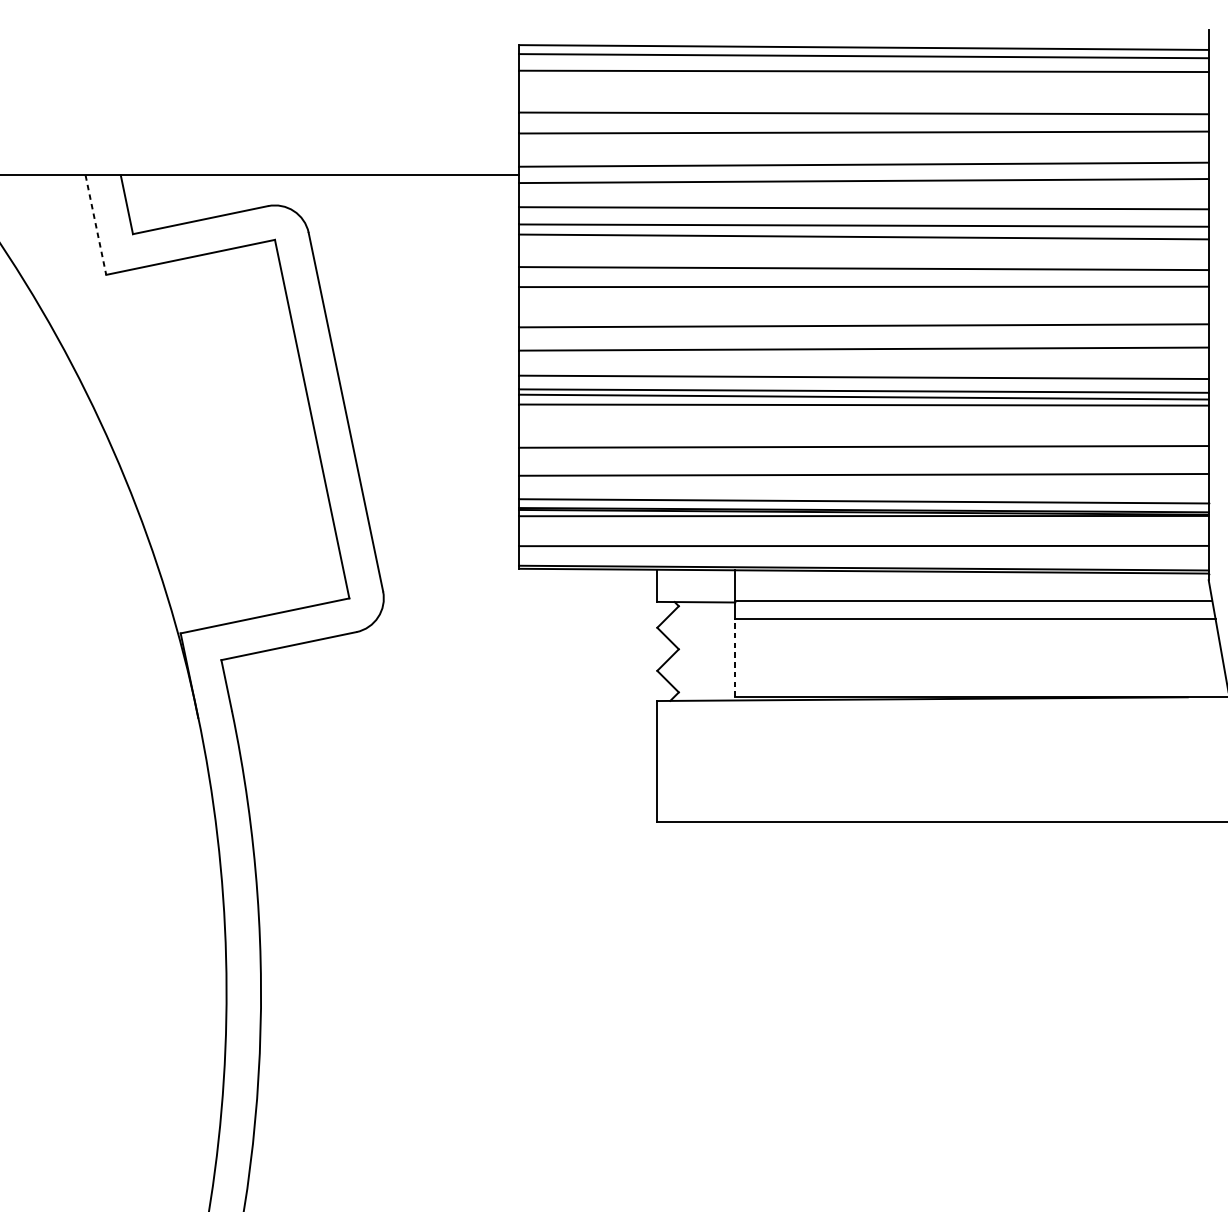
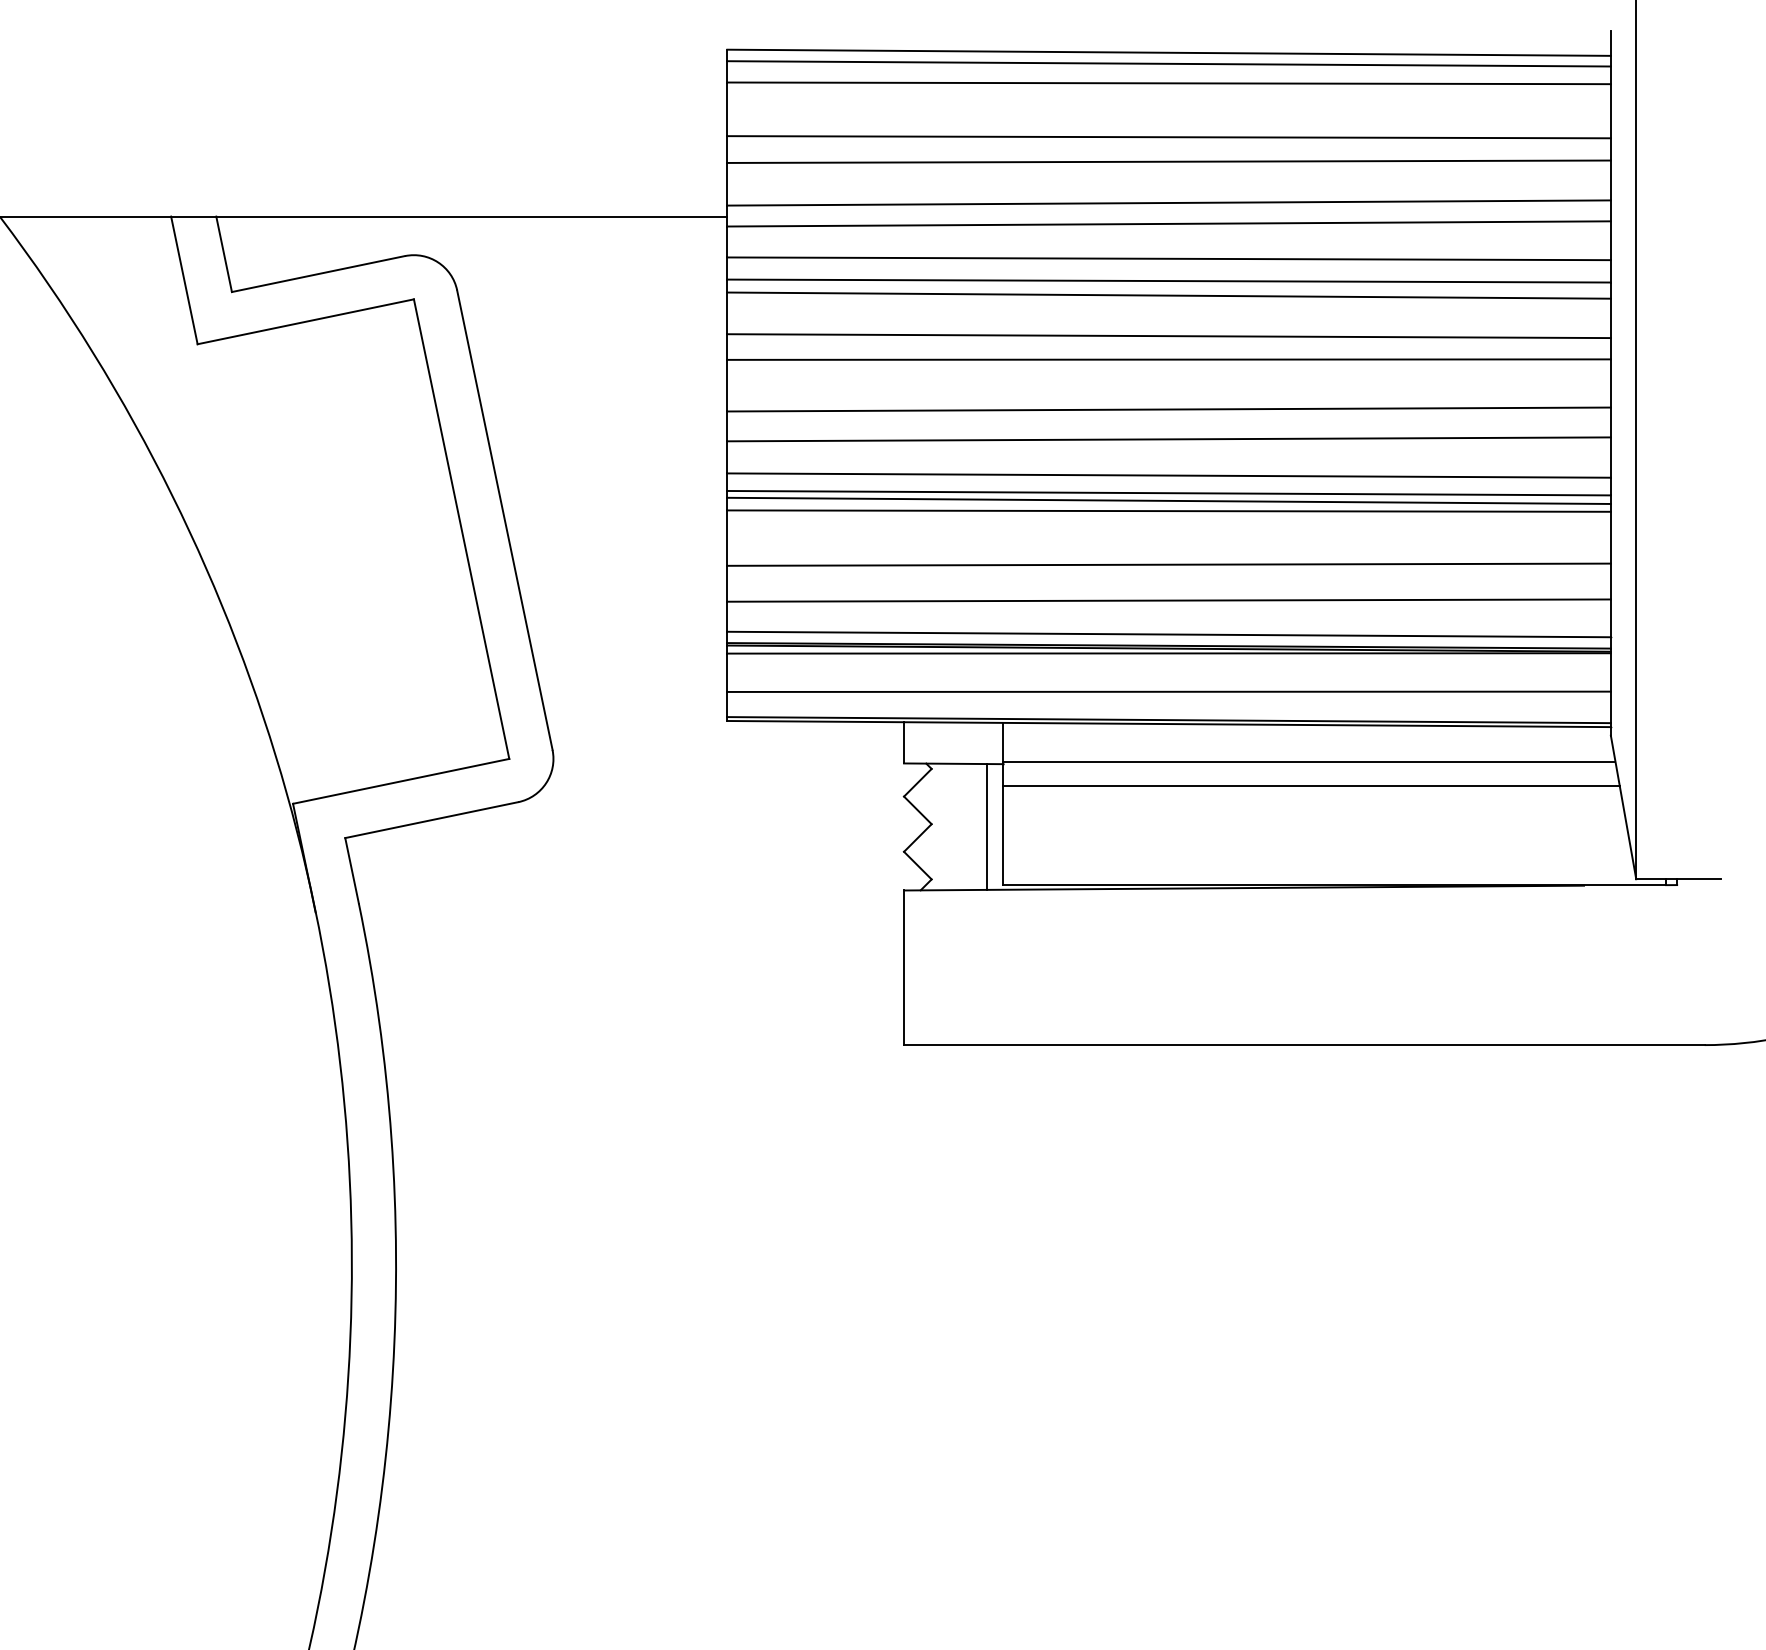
line: (95, 225) -> (184, 280), dashed -> solid
line: (721, 651) -> (986, 826), added
line: (734, 658) -> (1003, 835), dashed -> solid

